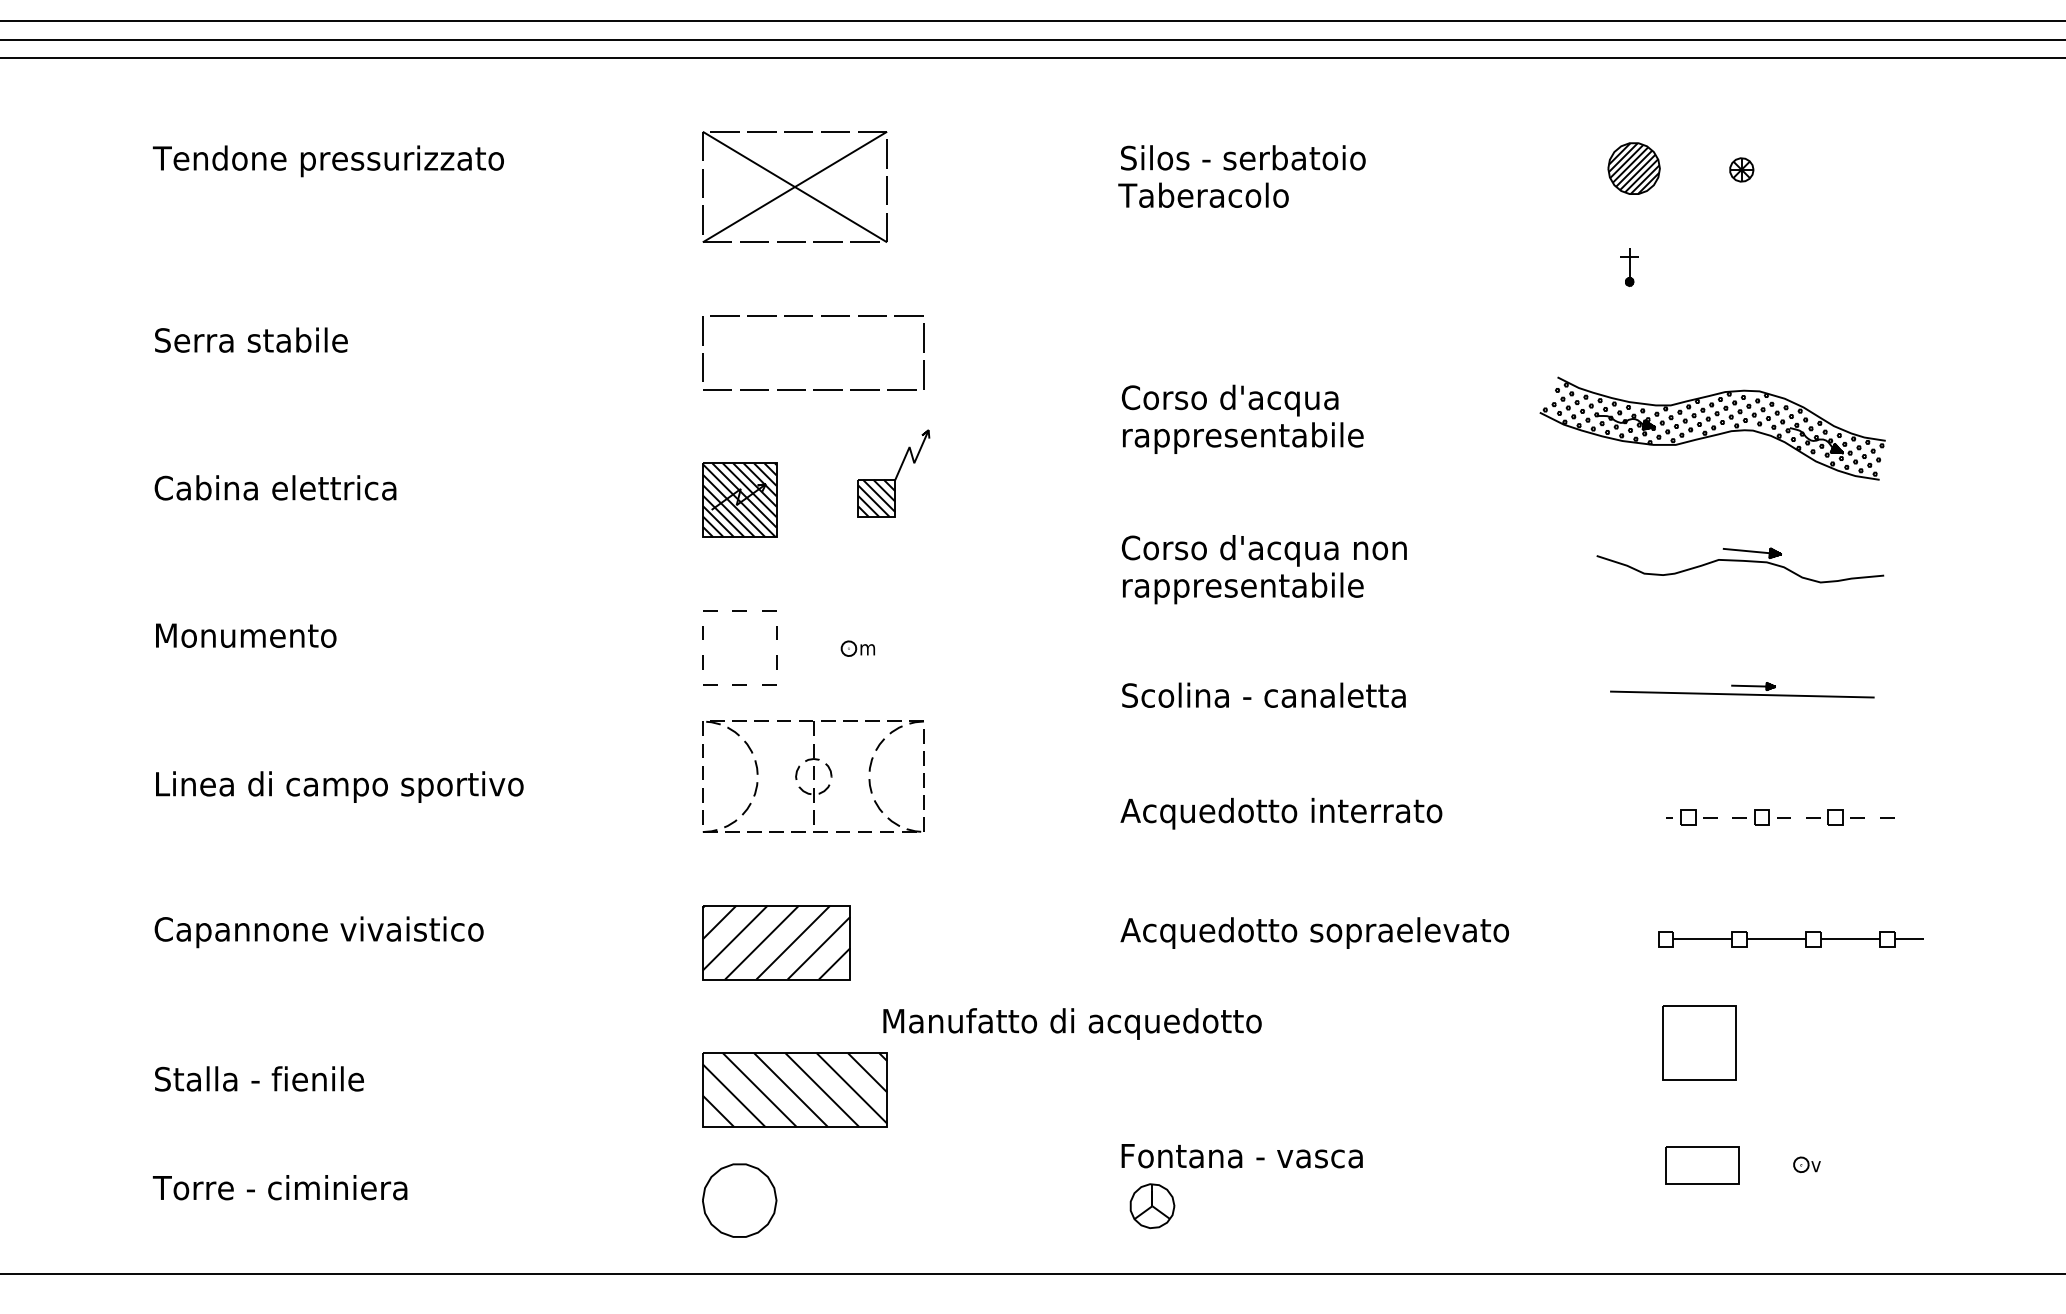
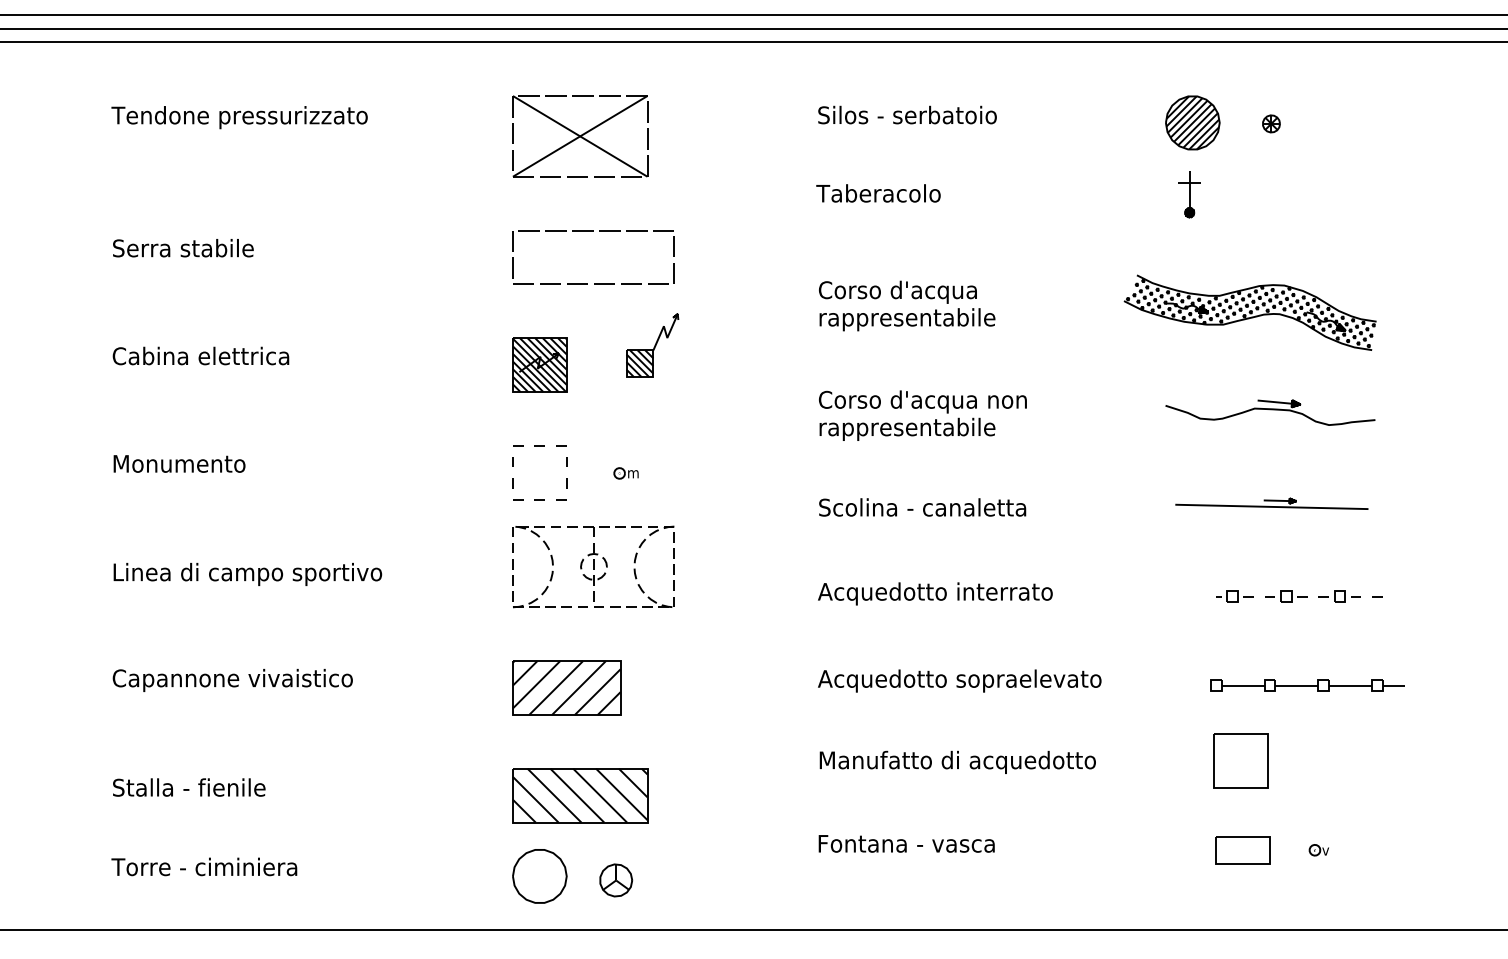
part: (1633, 168) -> (1192, 122), size x1.43
text: (1203, 195) -> (878, 193), moved
part: (1629, 266) -> (1189, 194), size x1.67
text: (1072, 1022) -> (957, 761), moved
part: (1152, 1206) -> (616, 880), moved

